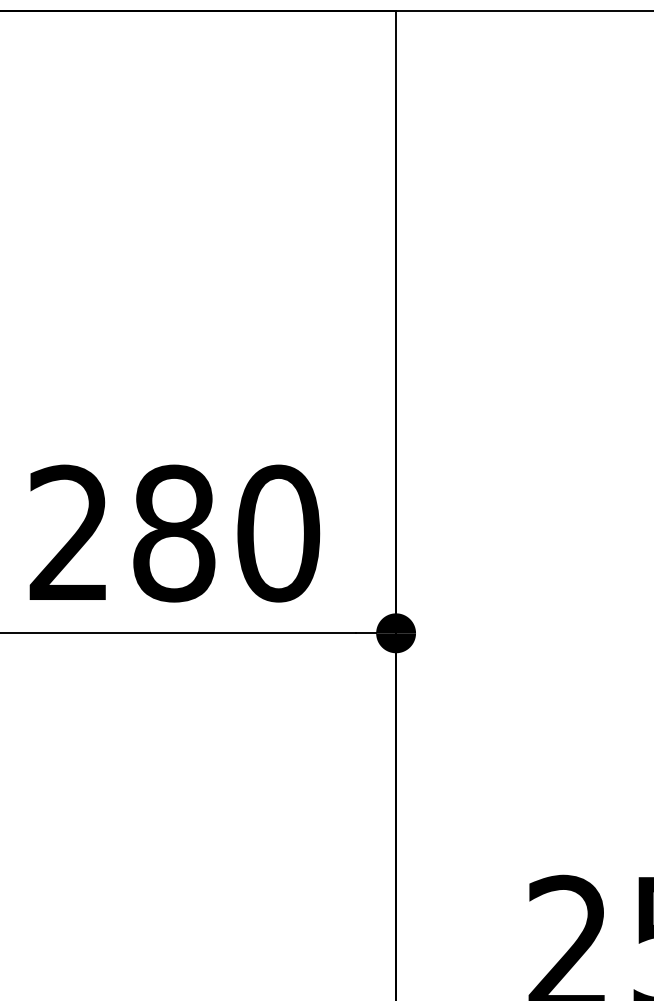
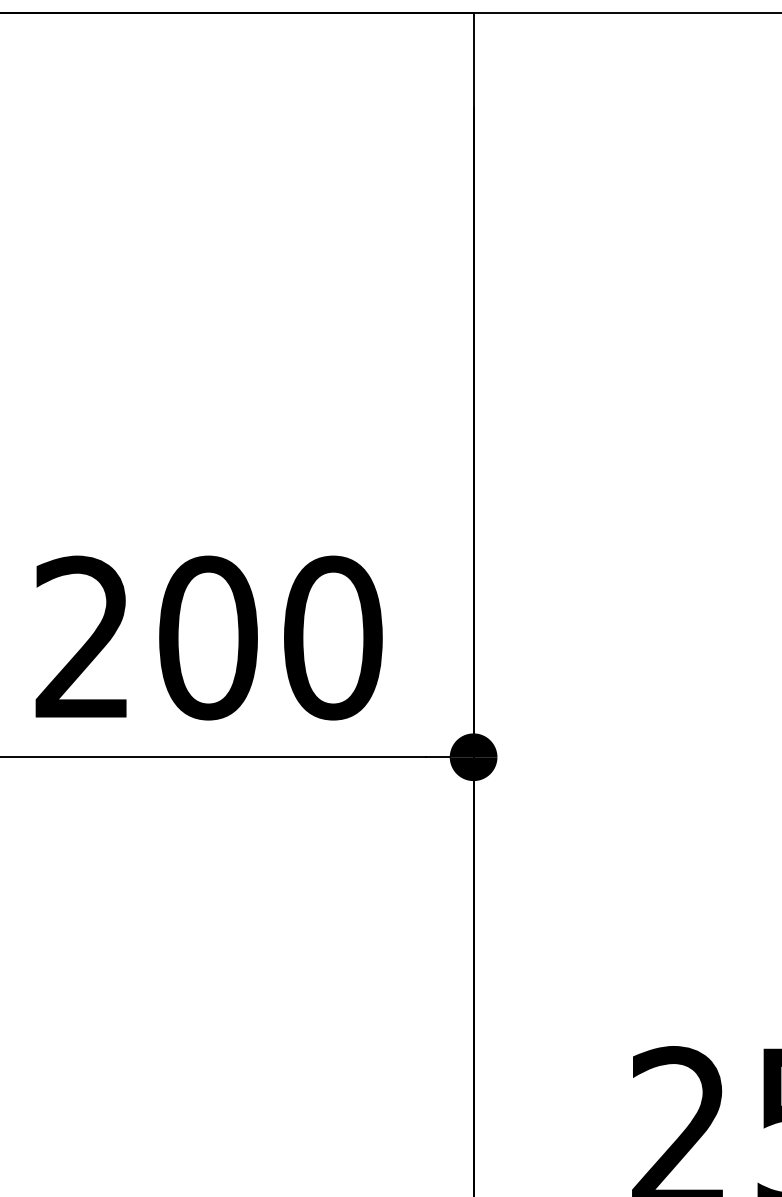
text: (174, 533) -> (208, 637), 280 -> 200

